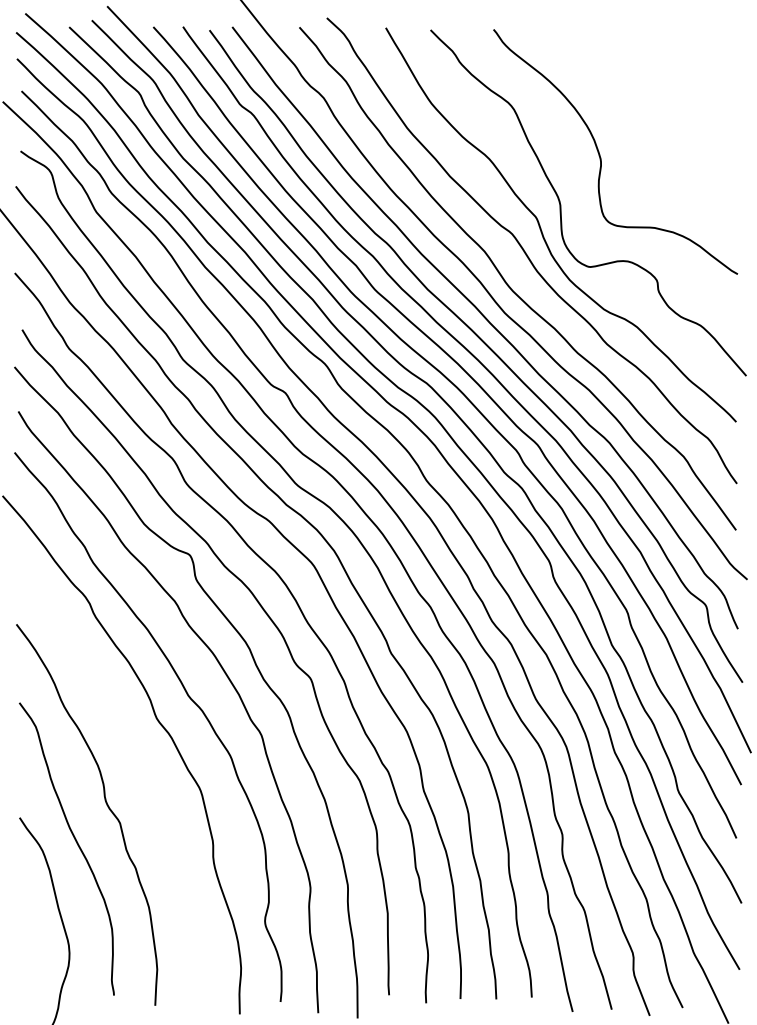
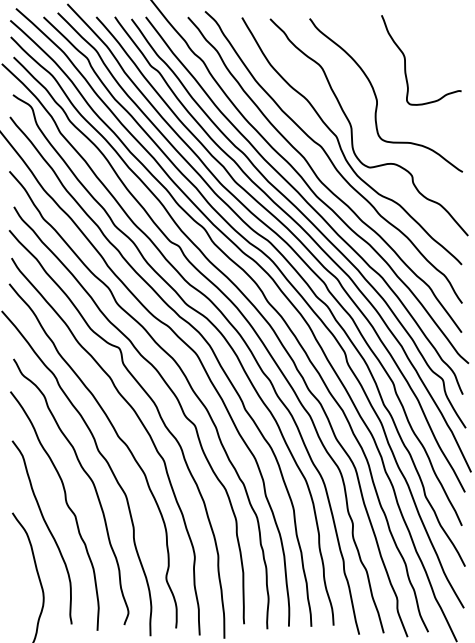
curve: (646, 96) -> (405, 60), added
curve: (139, 759) -> (87, 476), added

